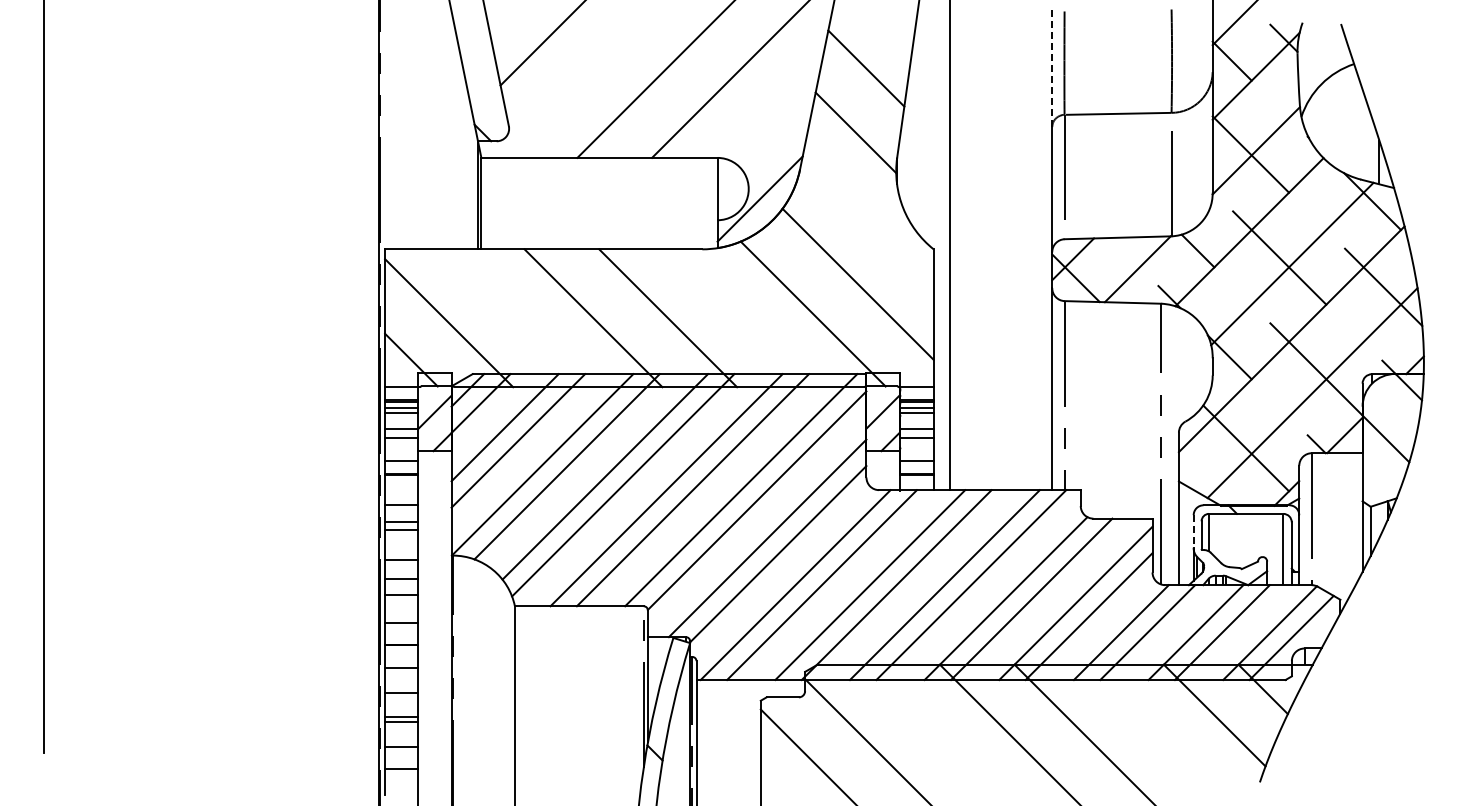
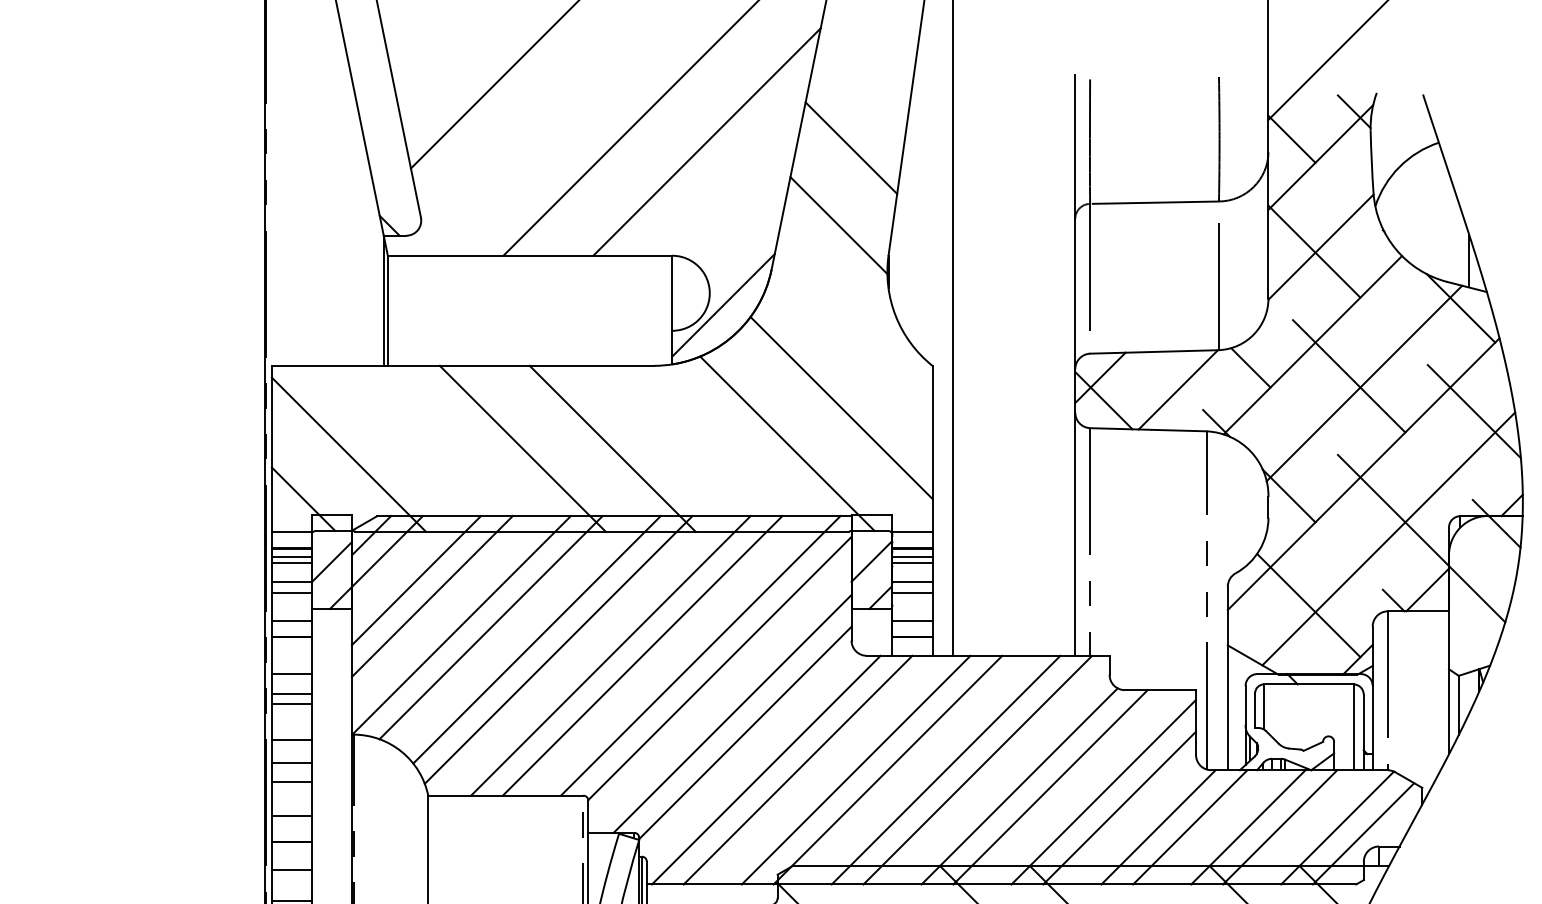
line: (1052, 67) -> (1075, 146), dashed -> solid
line: (1193, 531) -> (1245, 705), dashed -> solid

